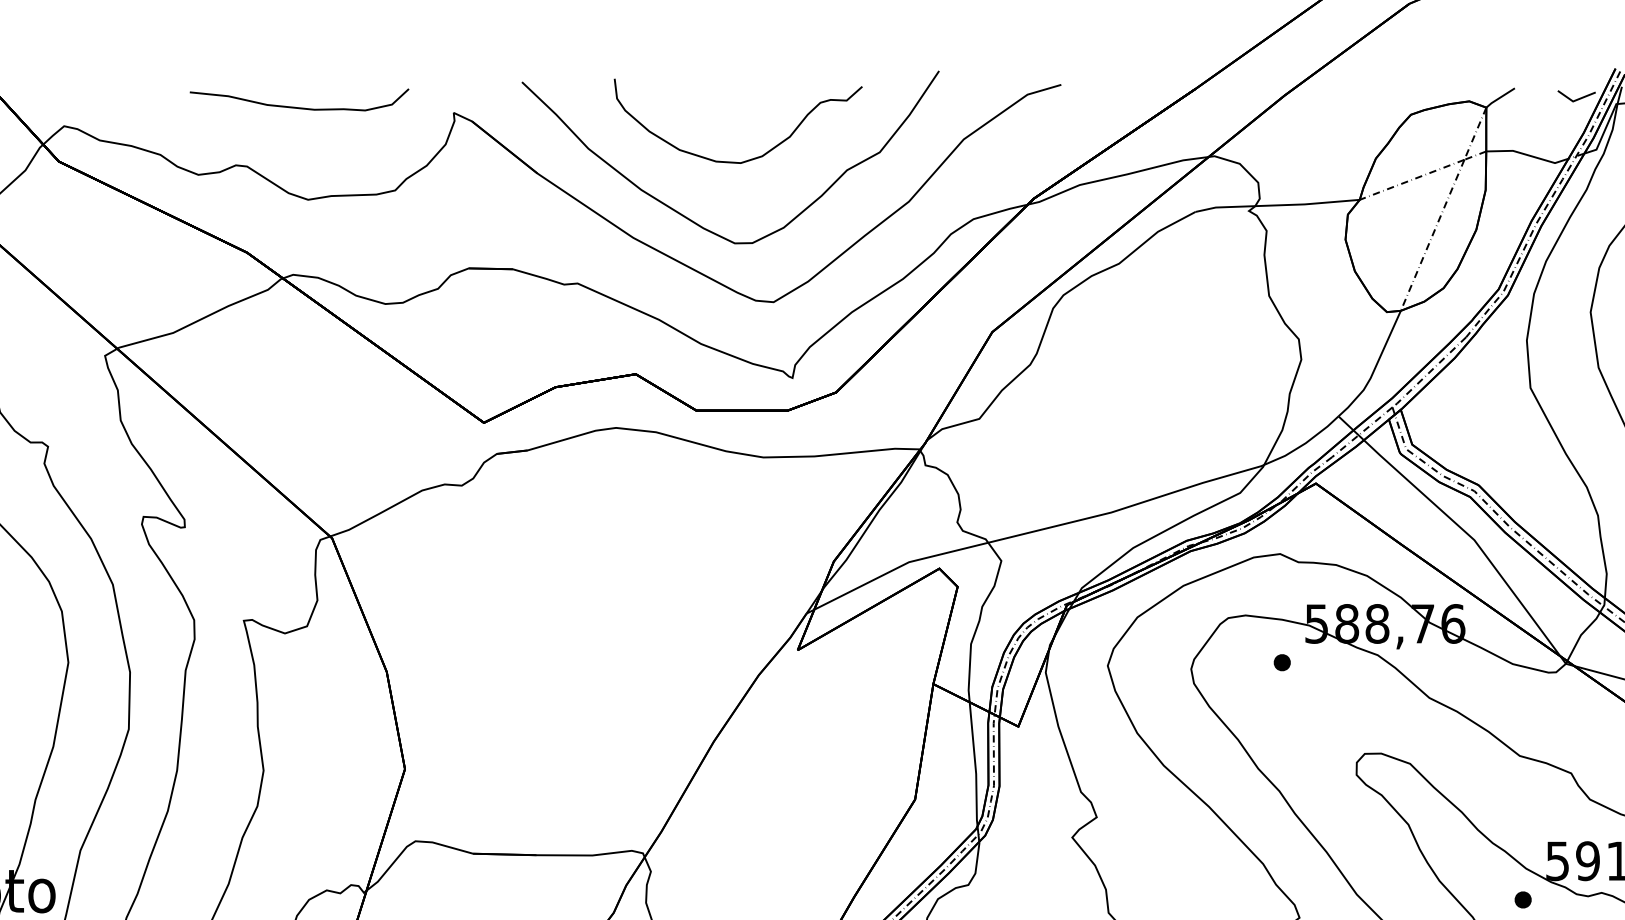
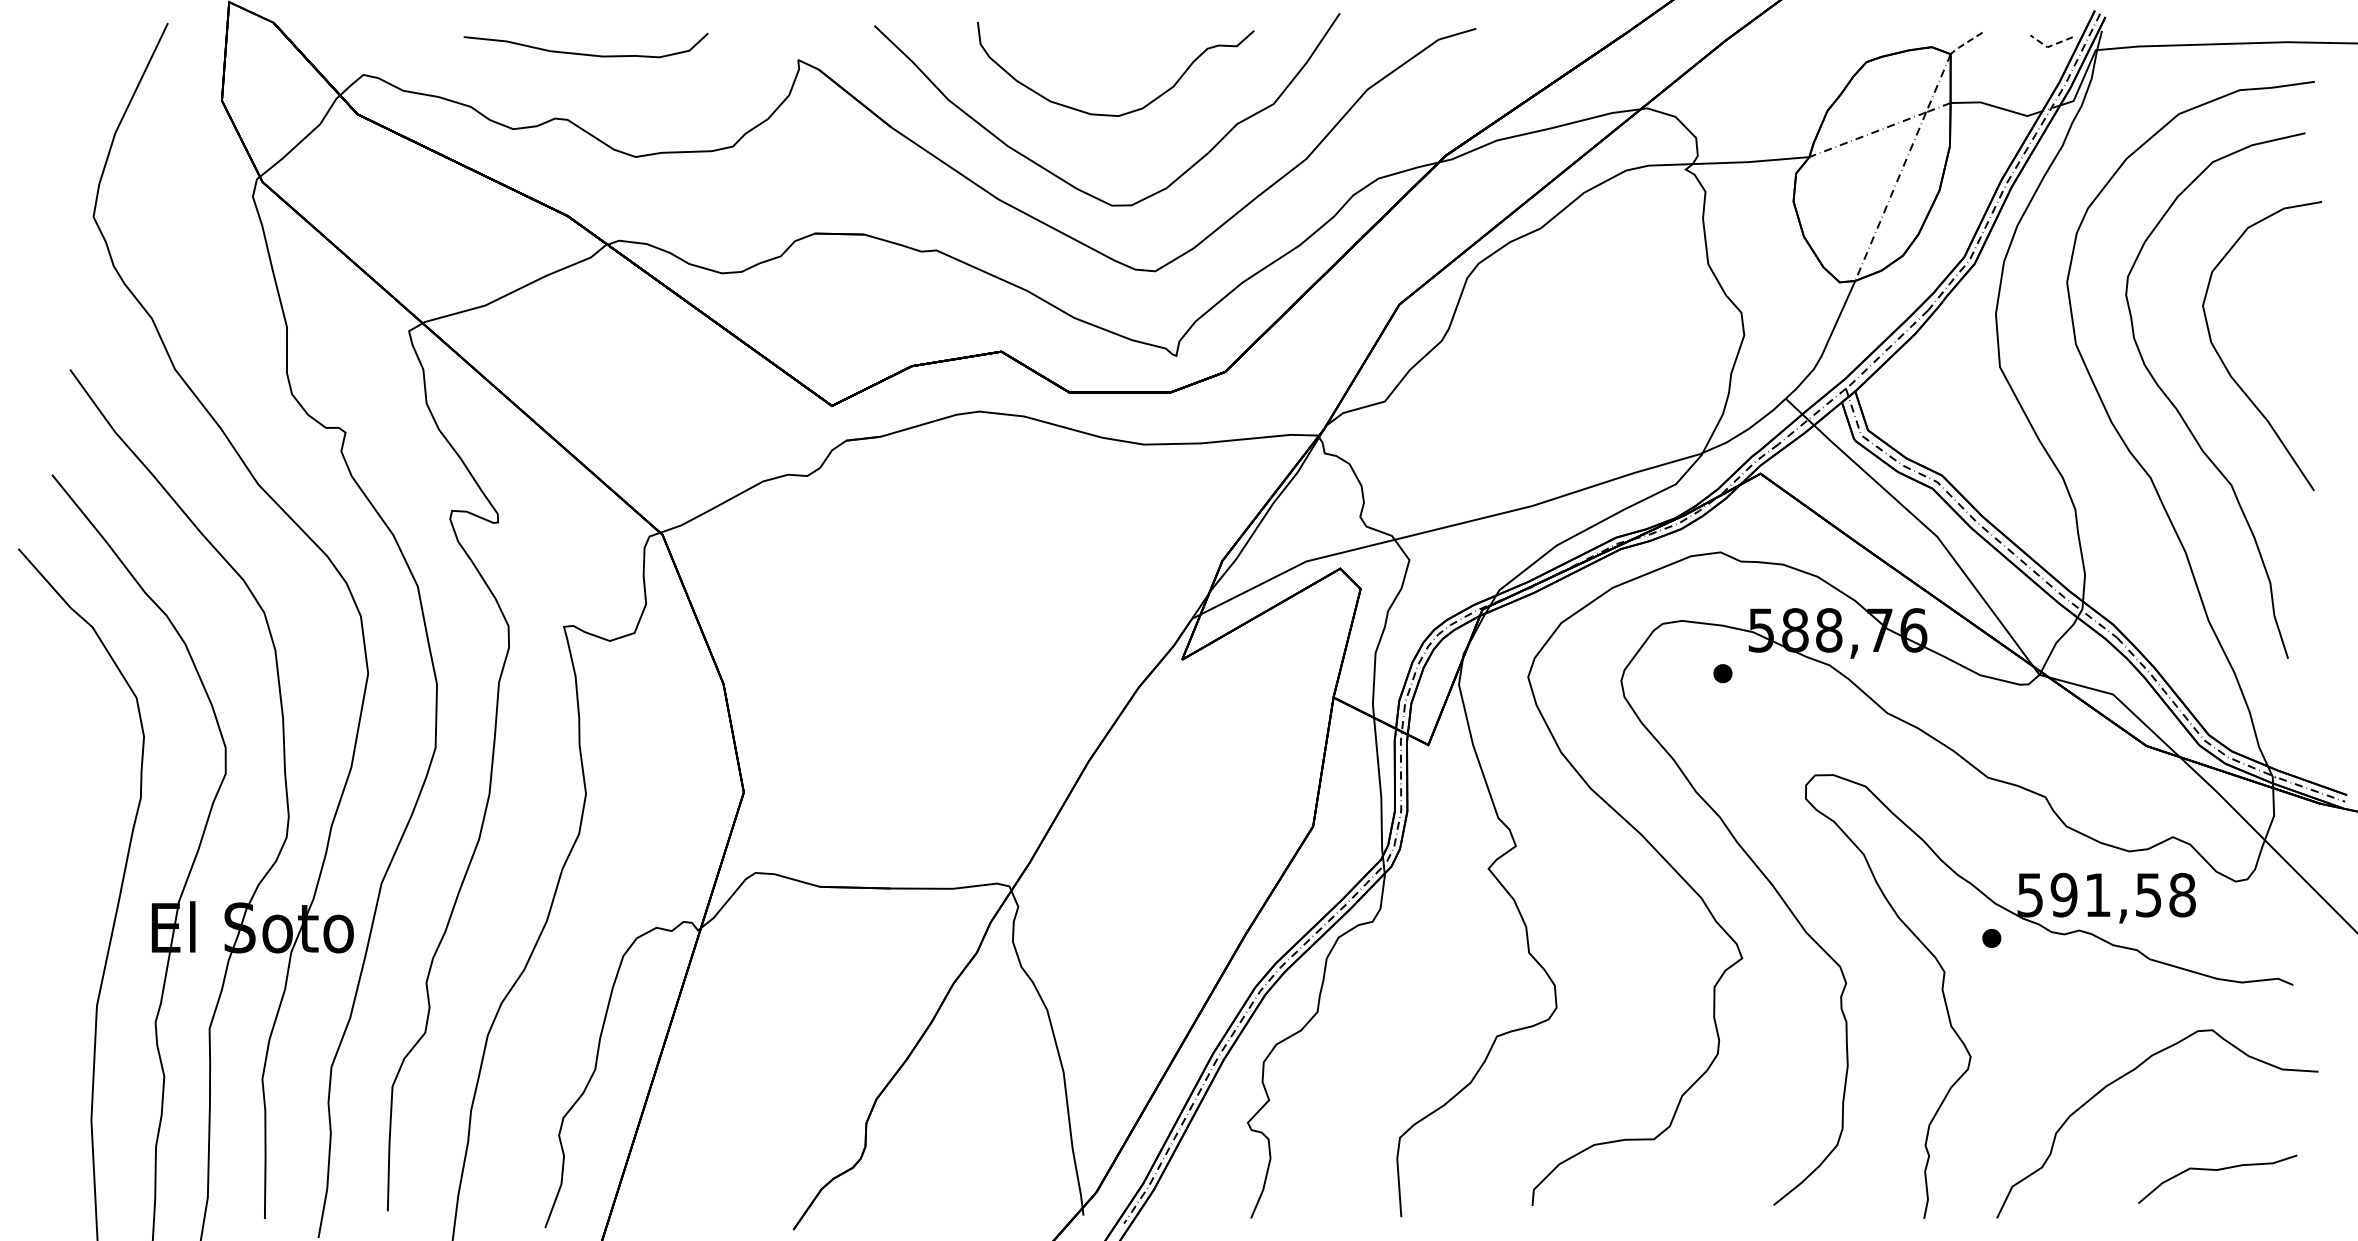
line: (1499, 98) -> (1965, 43), solid -> dashed
line: (1575, 100) -> (2050, 46), solid -> dashed
curve: (298, 107) -> (585, 53), moved

